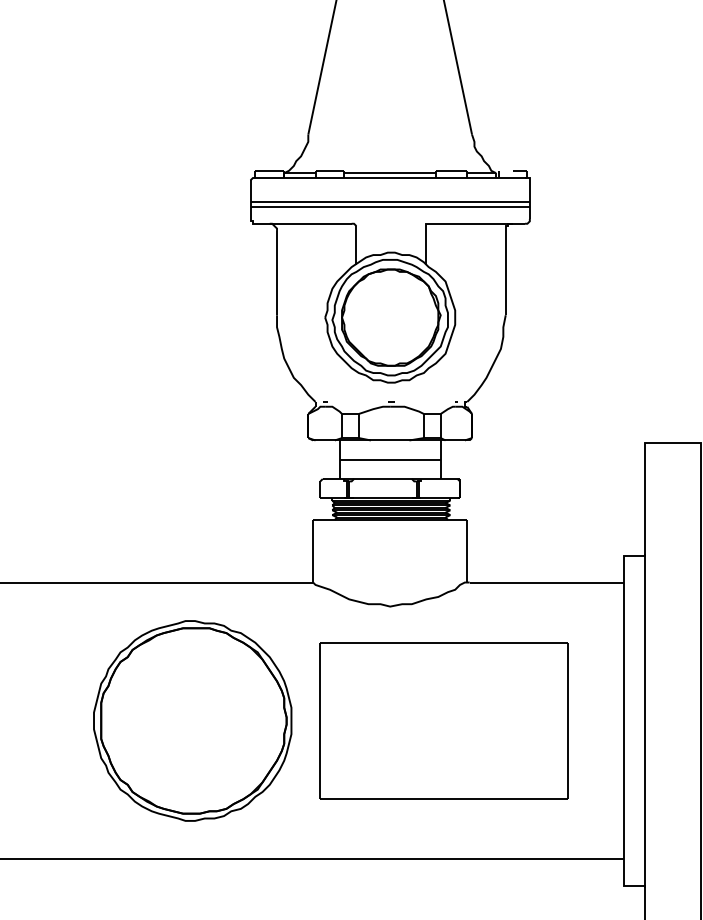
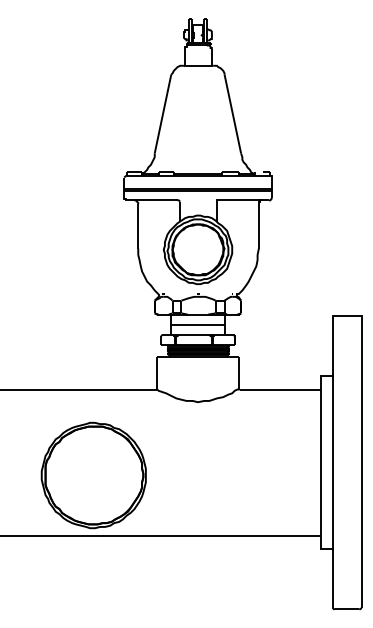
part: (192, 720) -> (93, 475), moved
part: (444, 720) -> (226, 462), removed

